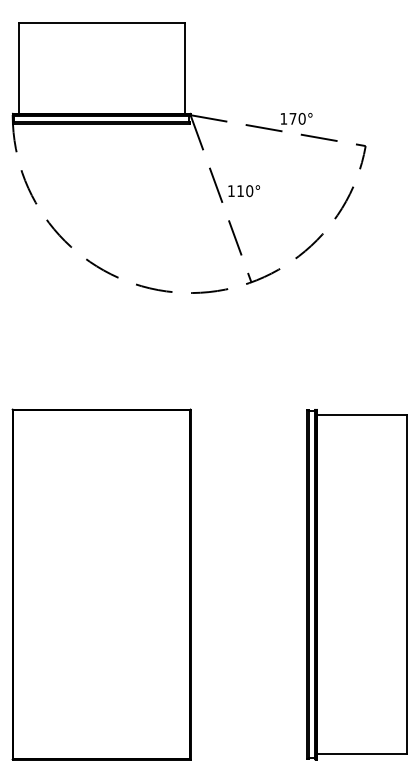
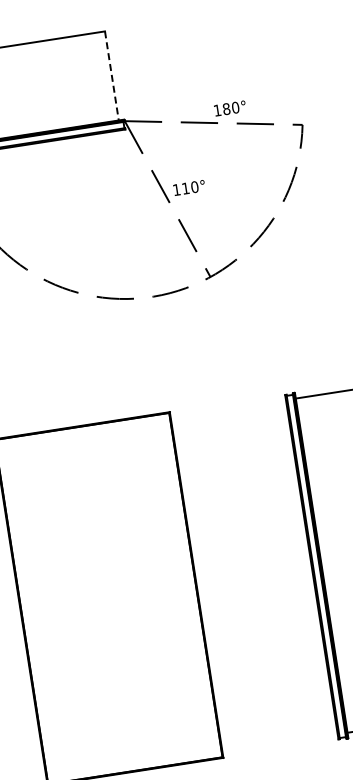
line: (184, 69) -> (111, 76), solid -> dashed
text: (292, 118) -> (226, 108), 170° -> 180°

